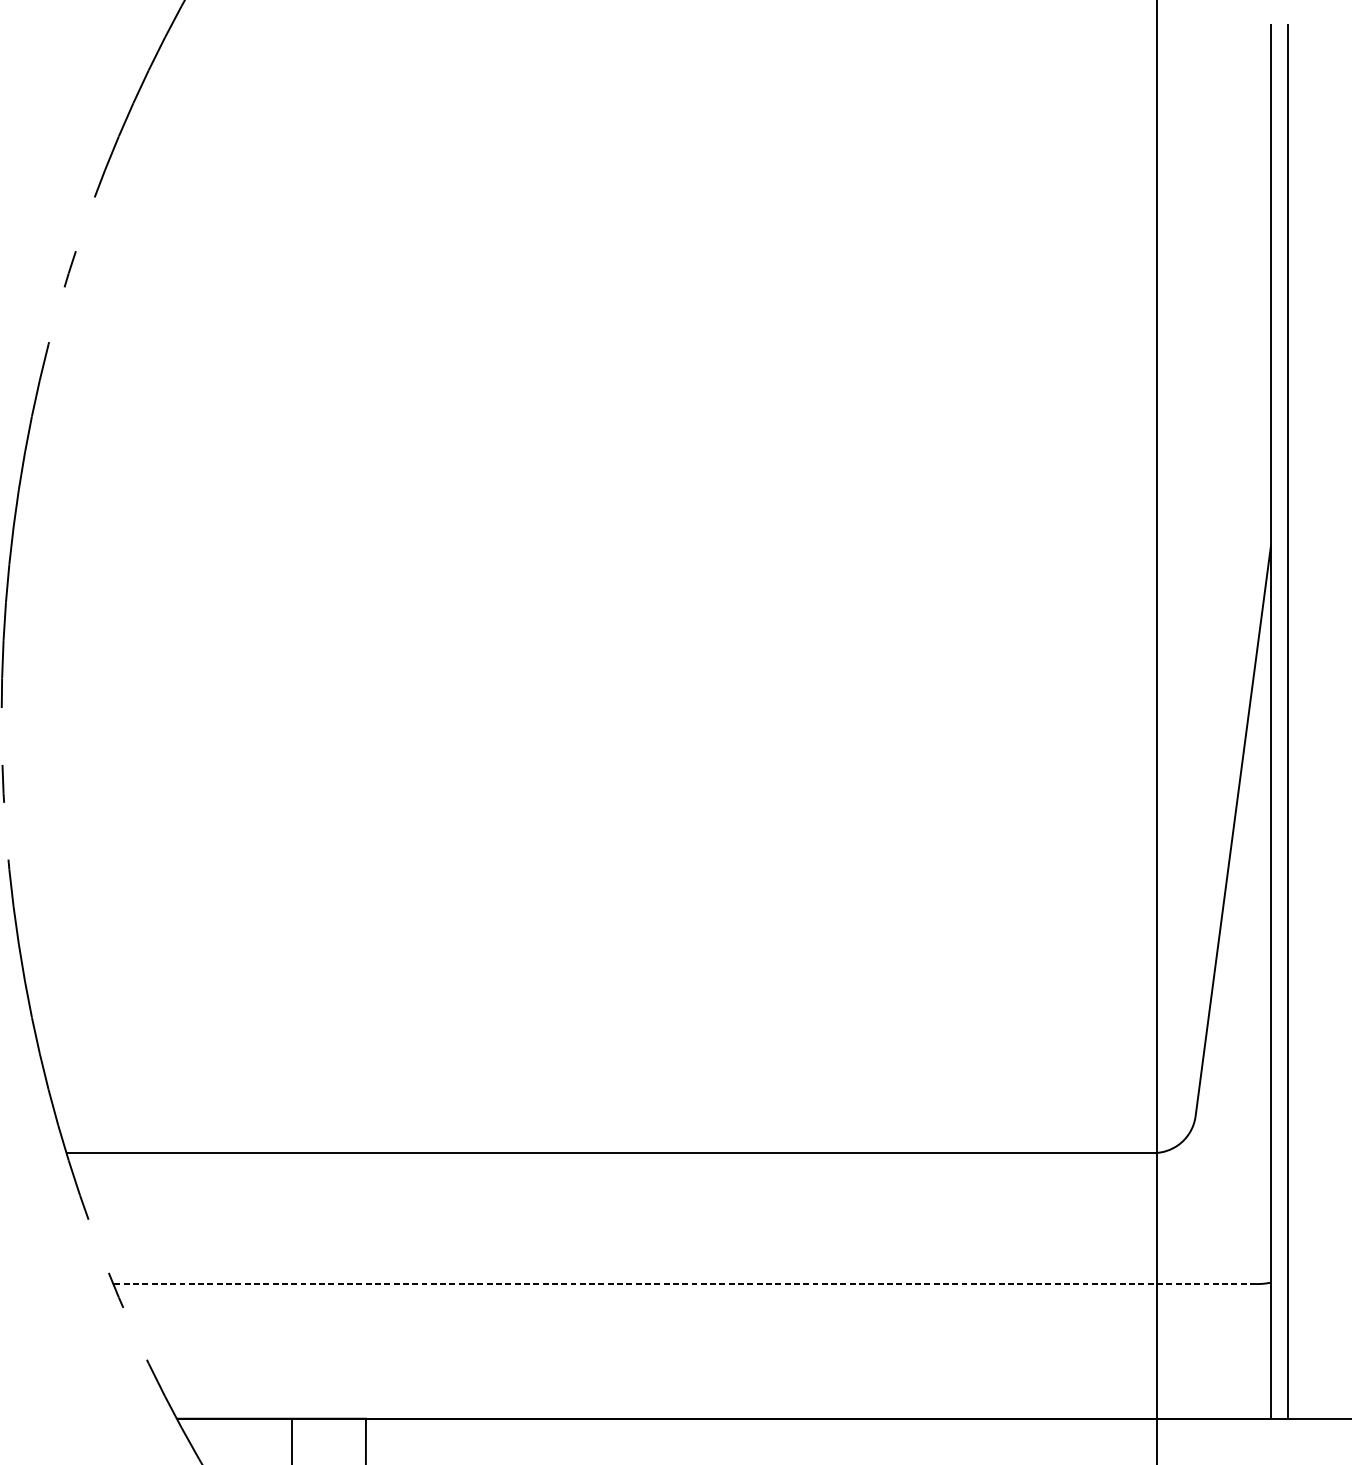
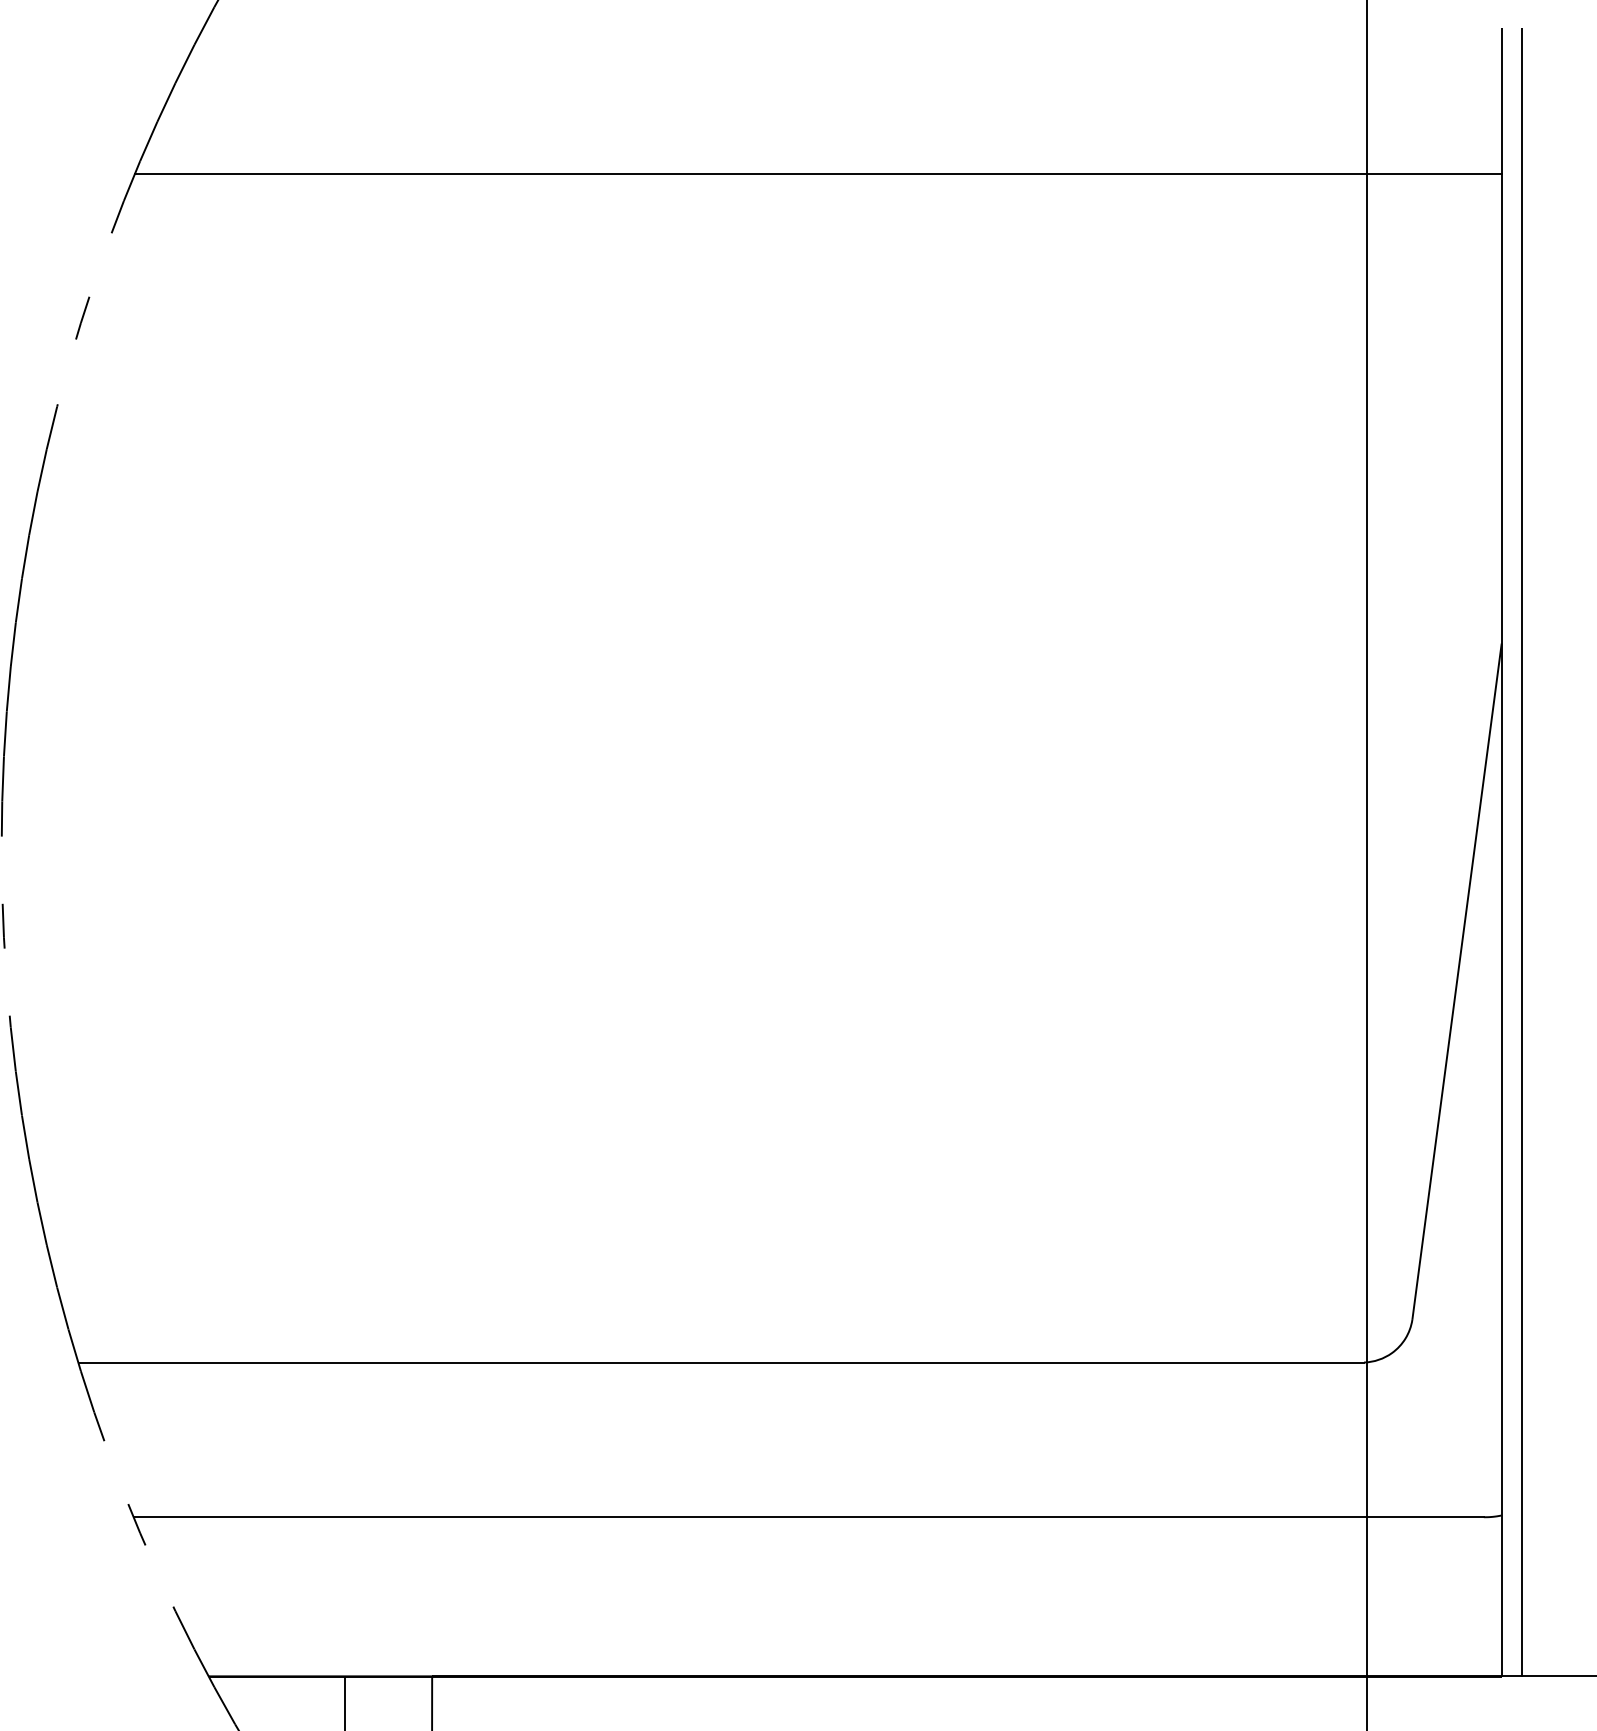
line: (692, 146) -> (818, 173), added
line: (684, 1284) -> (808, 1517), dashed -> solid

